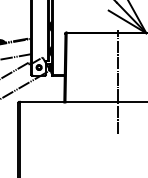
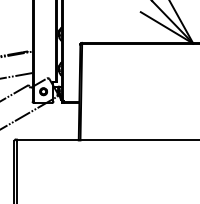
line: (118, 82) -> (154, 112), removed

